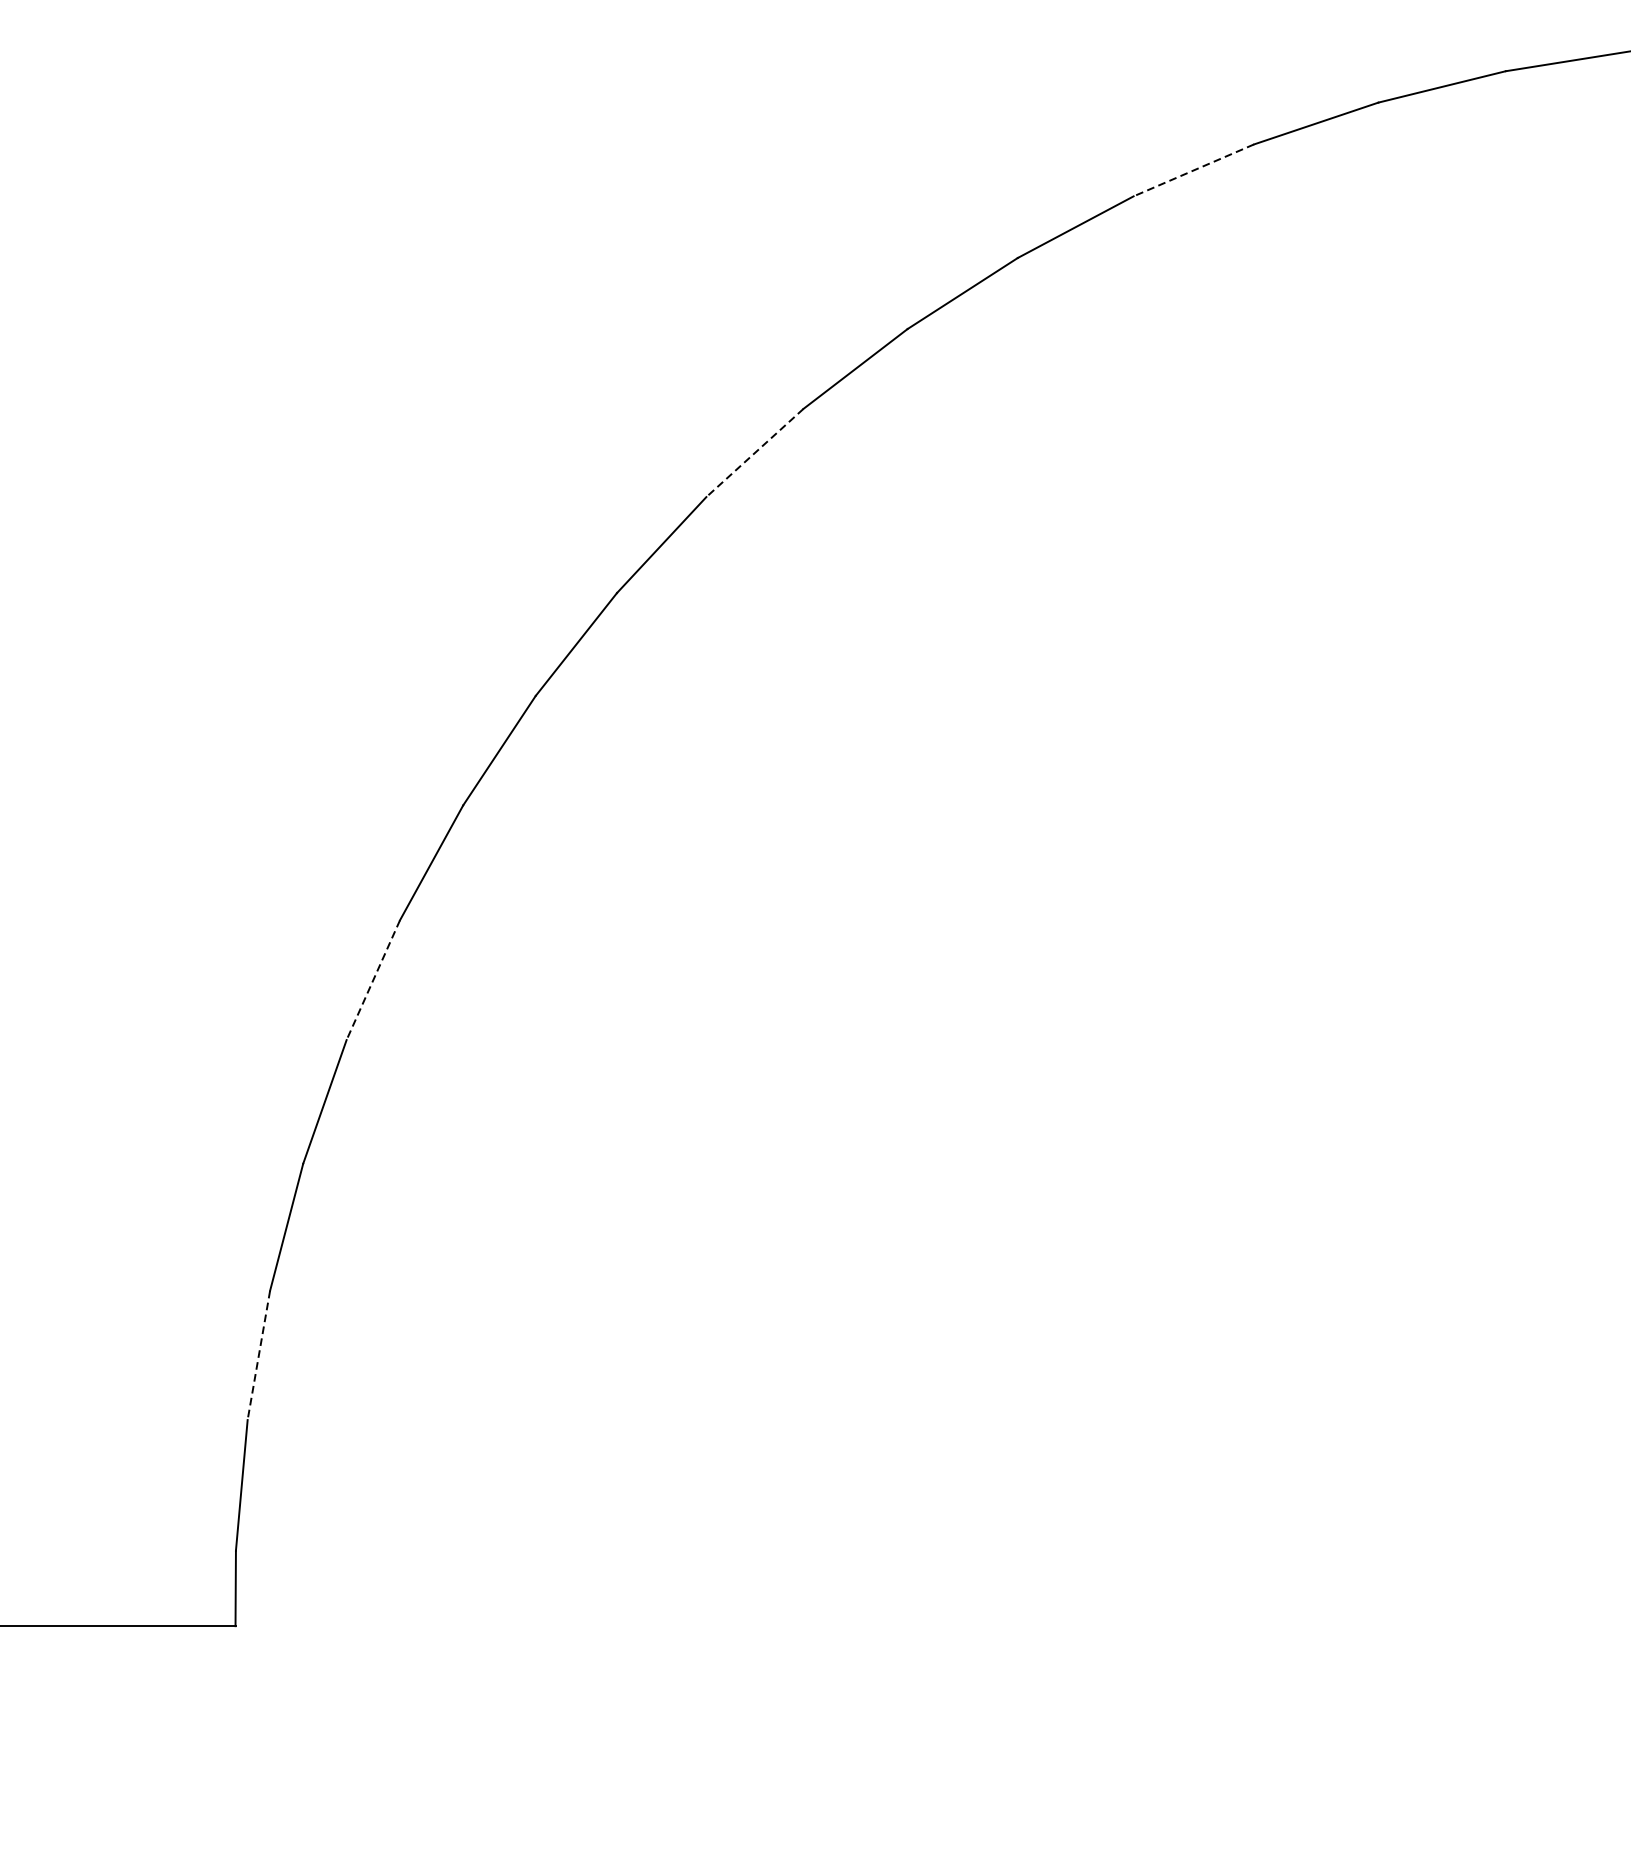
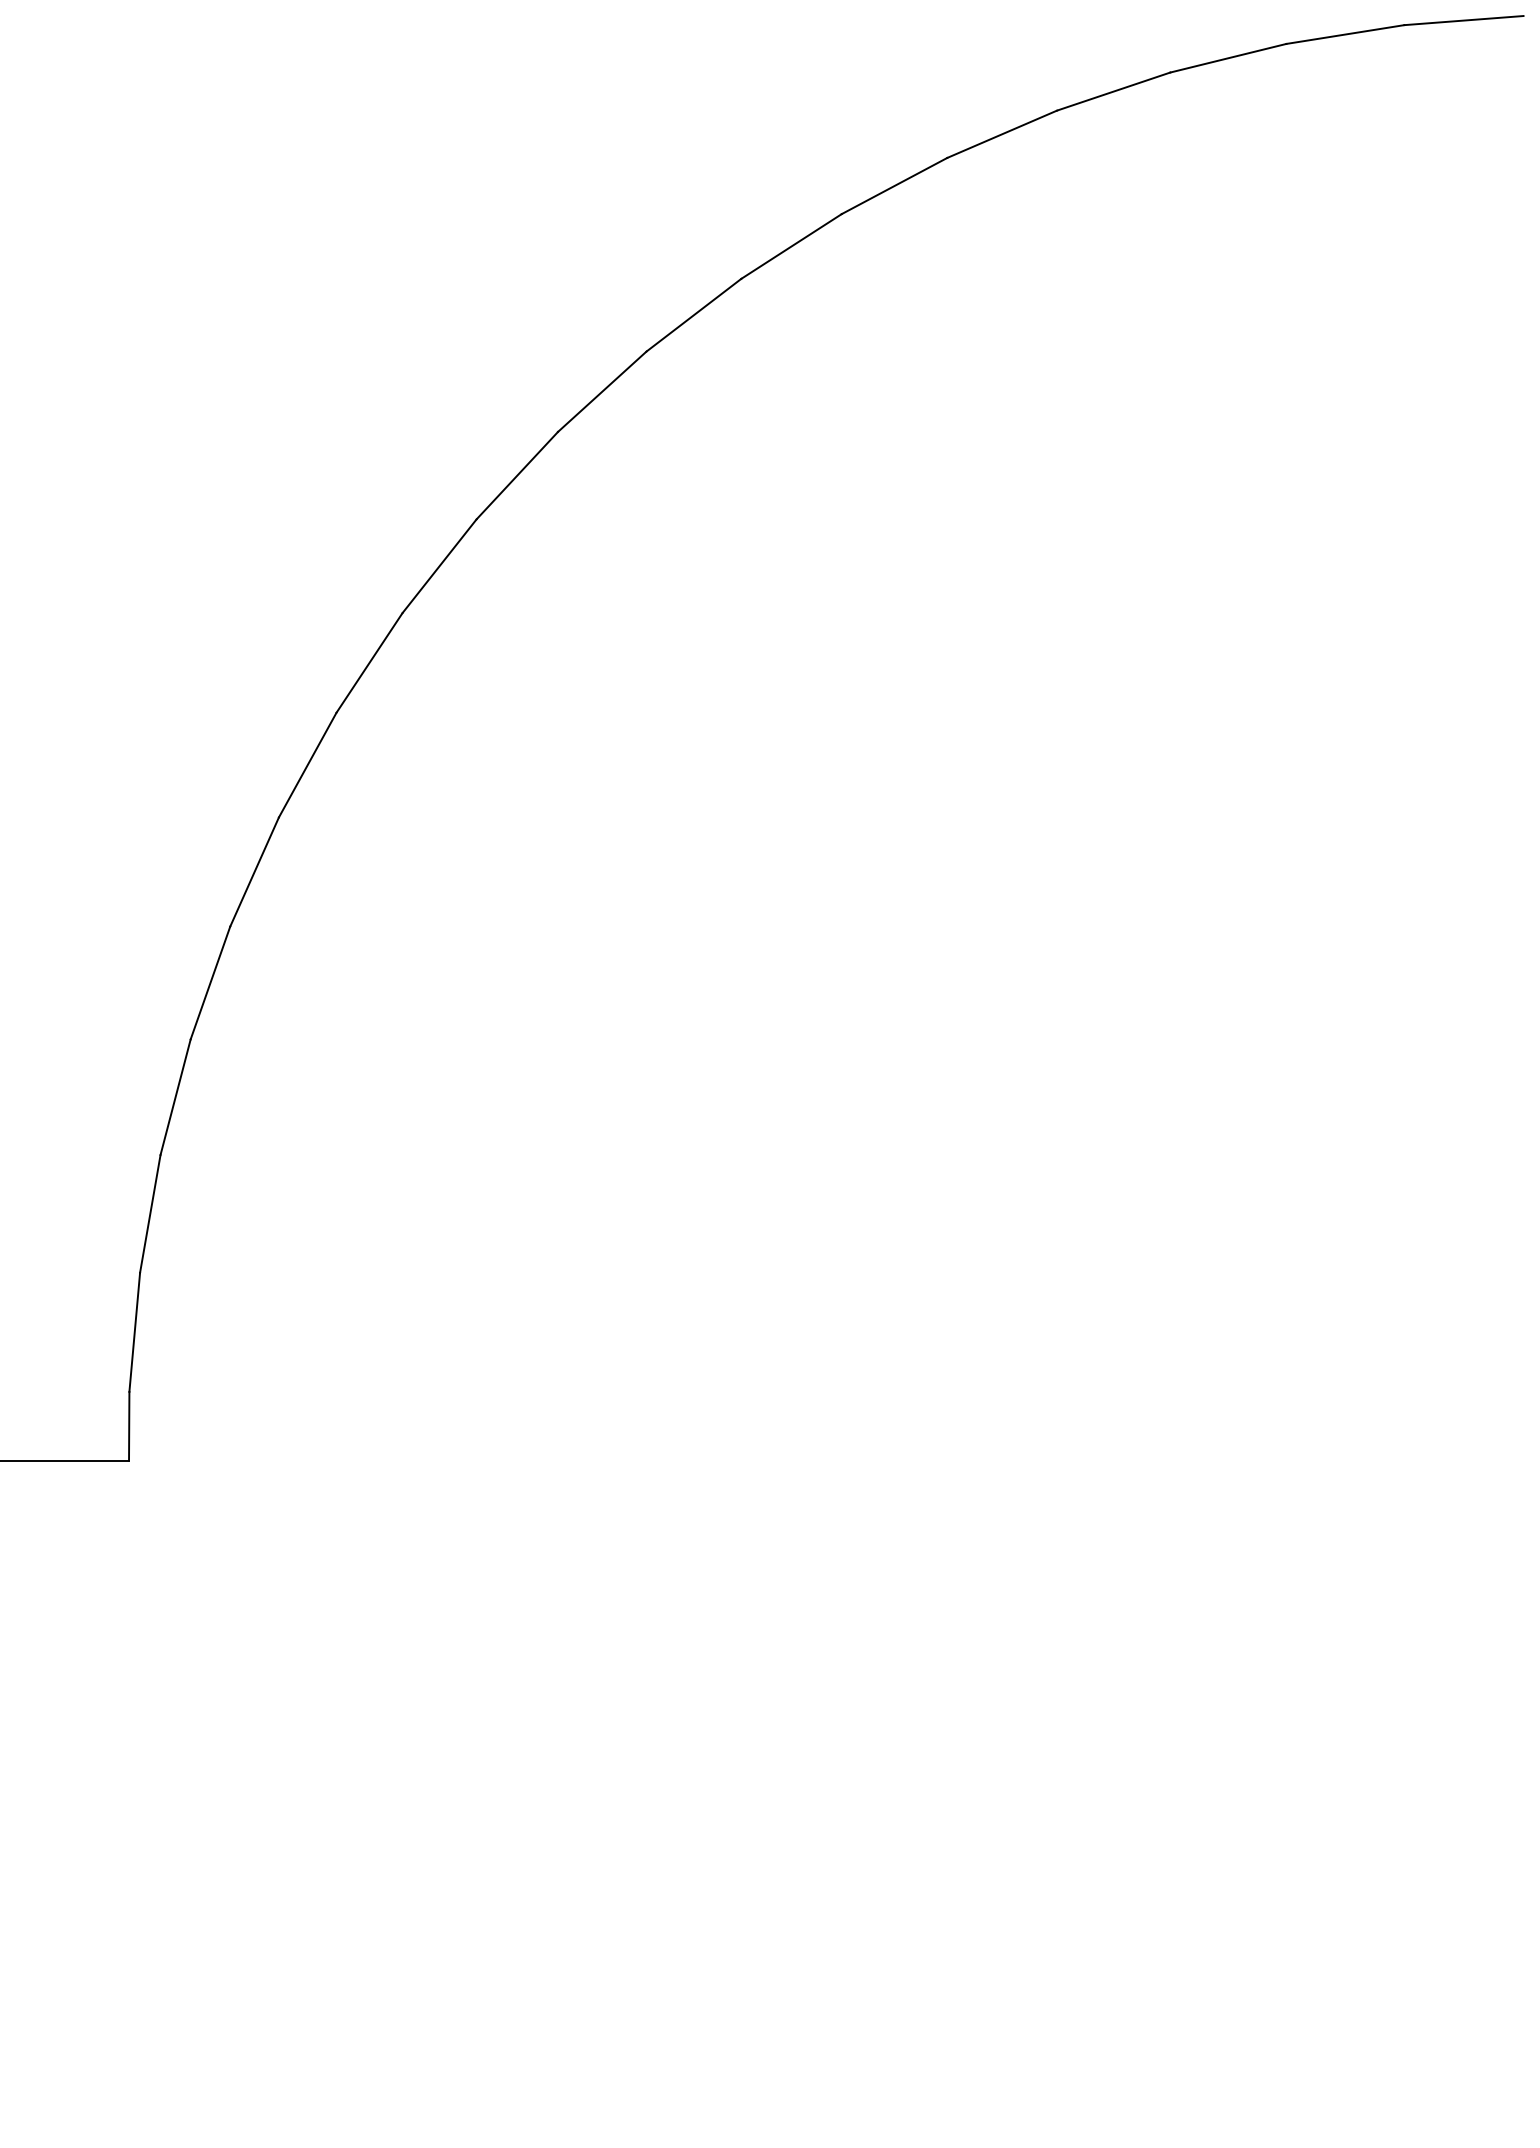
line: (1194, 170) -> (1002, 134), dashed -> solid
line: (755, 452) -> (602, 391), dashed -> solid
line: (373, 980) -> (254, 872), dashed -> solid
line: (259, 1354) -> (150, 1213), dashed -> solid

